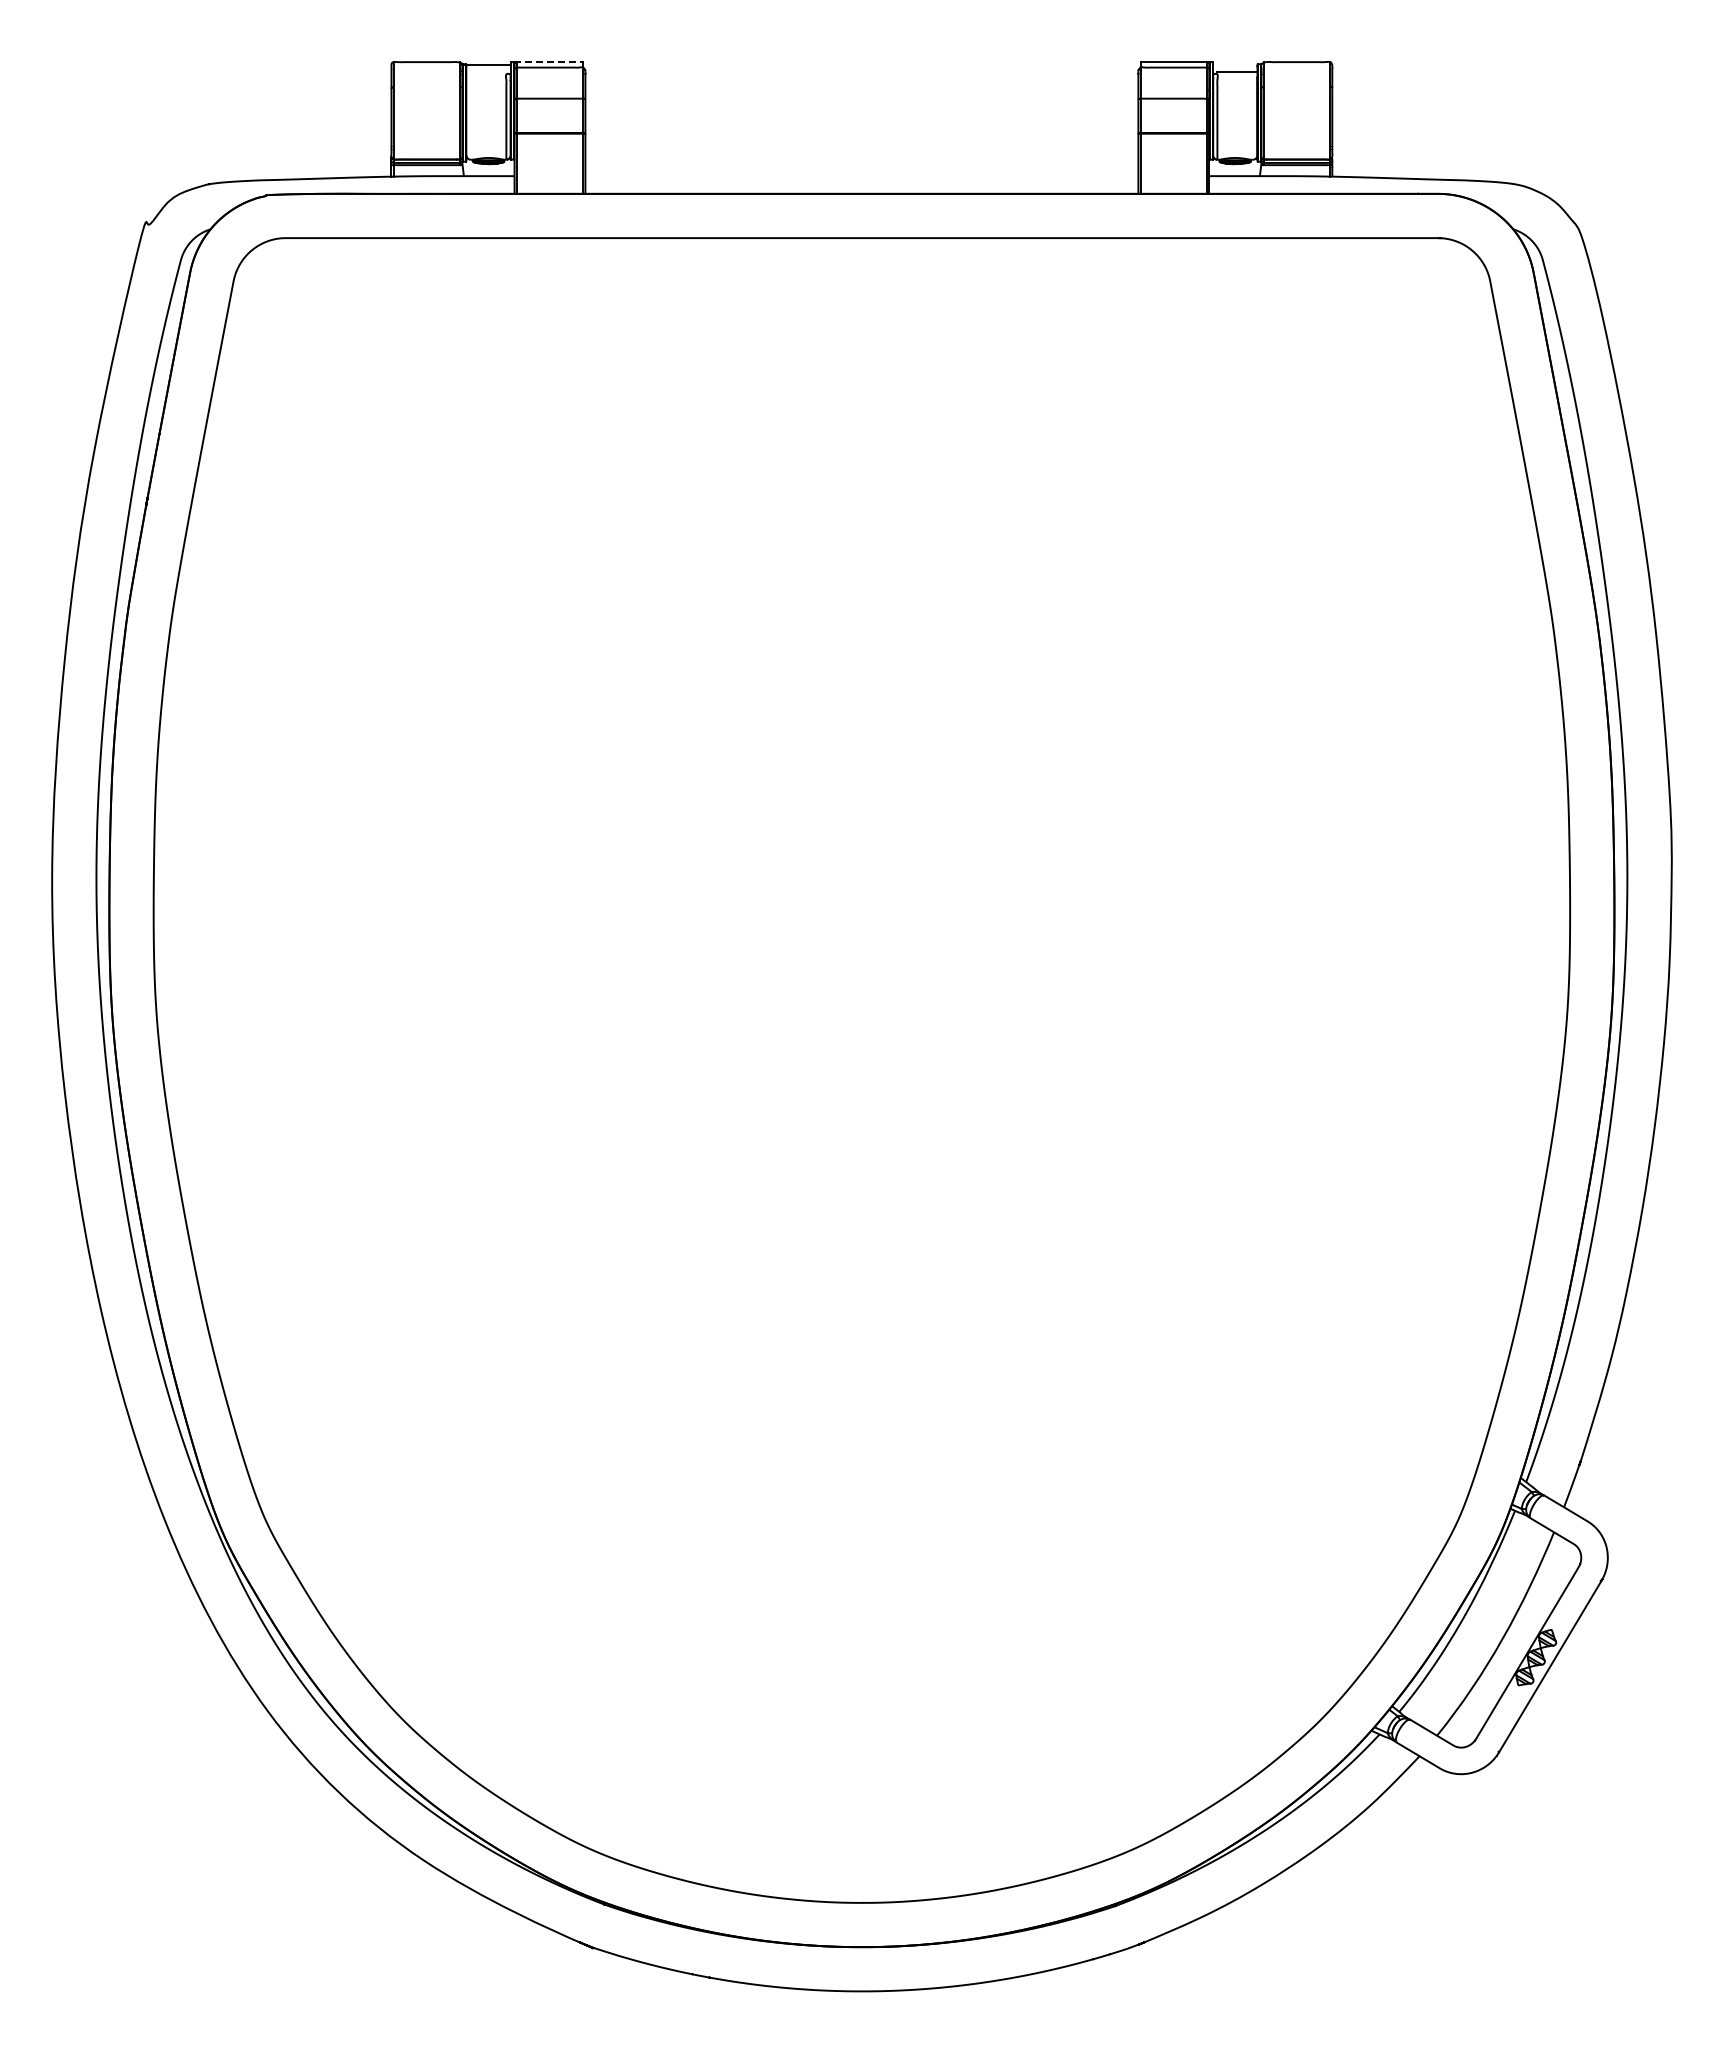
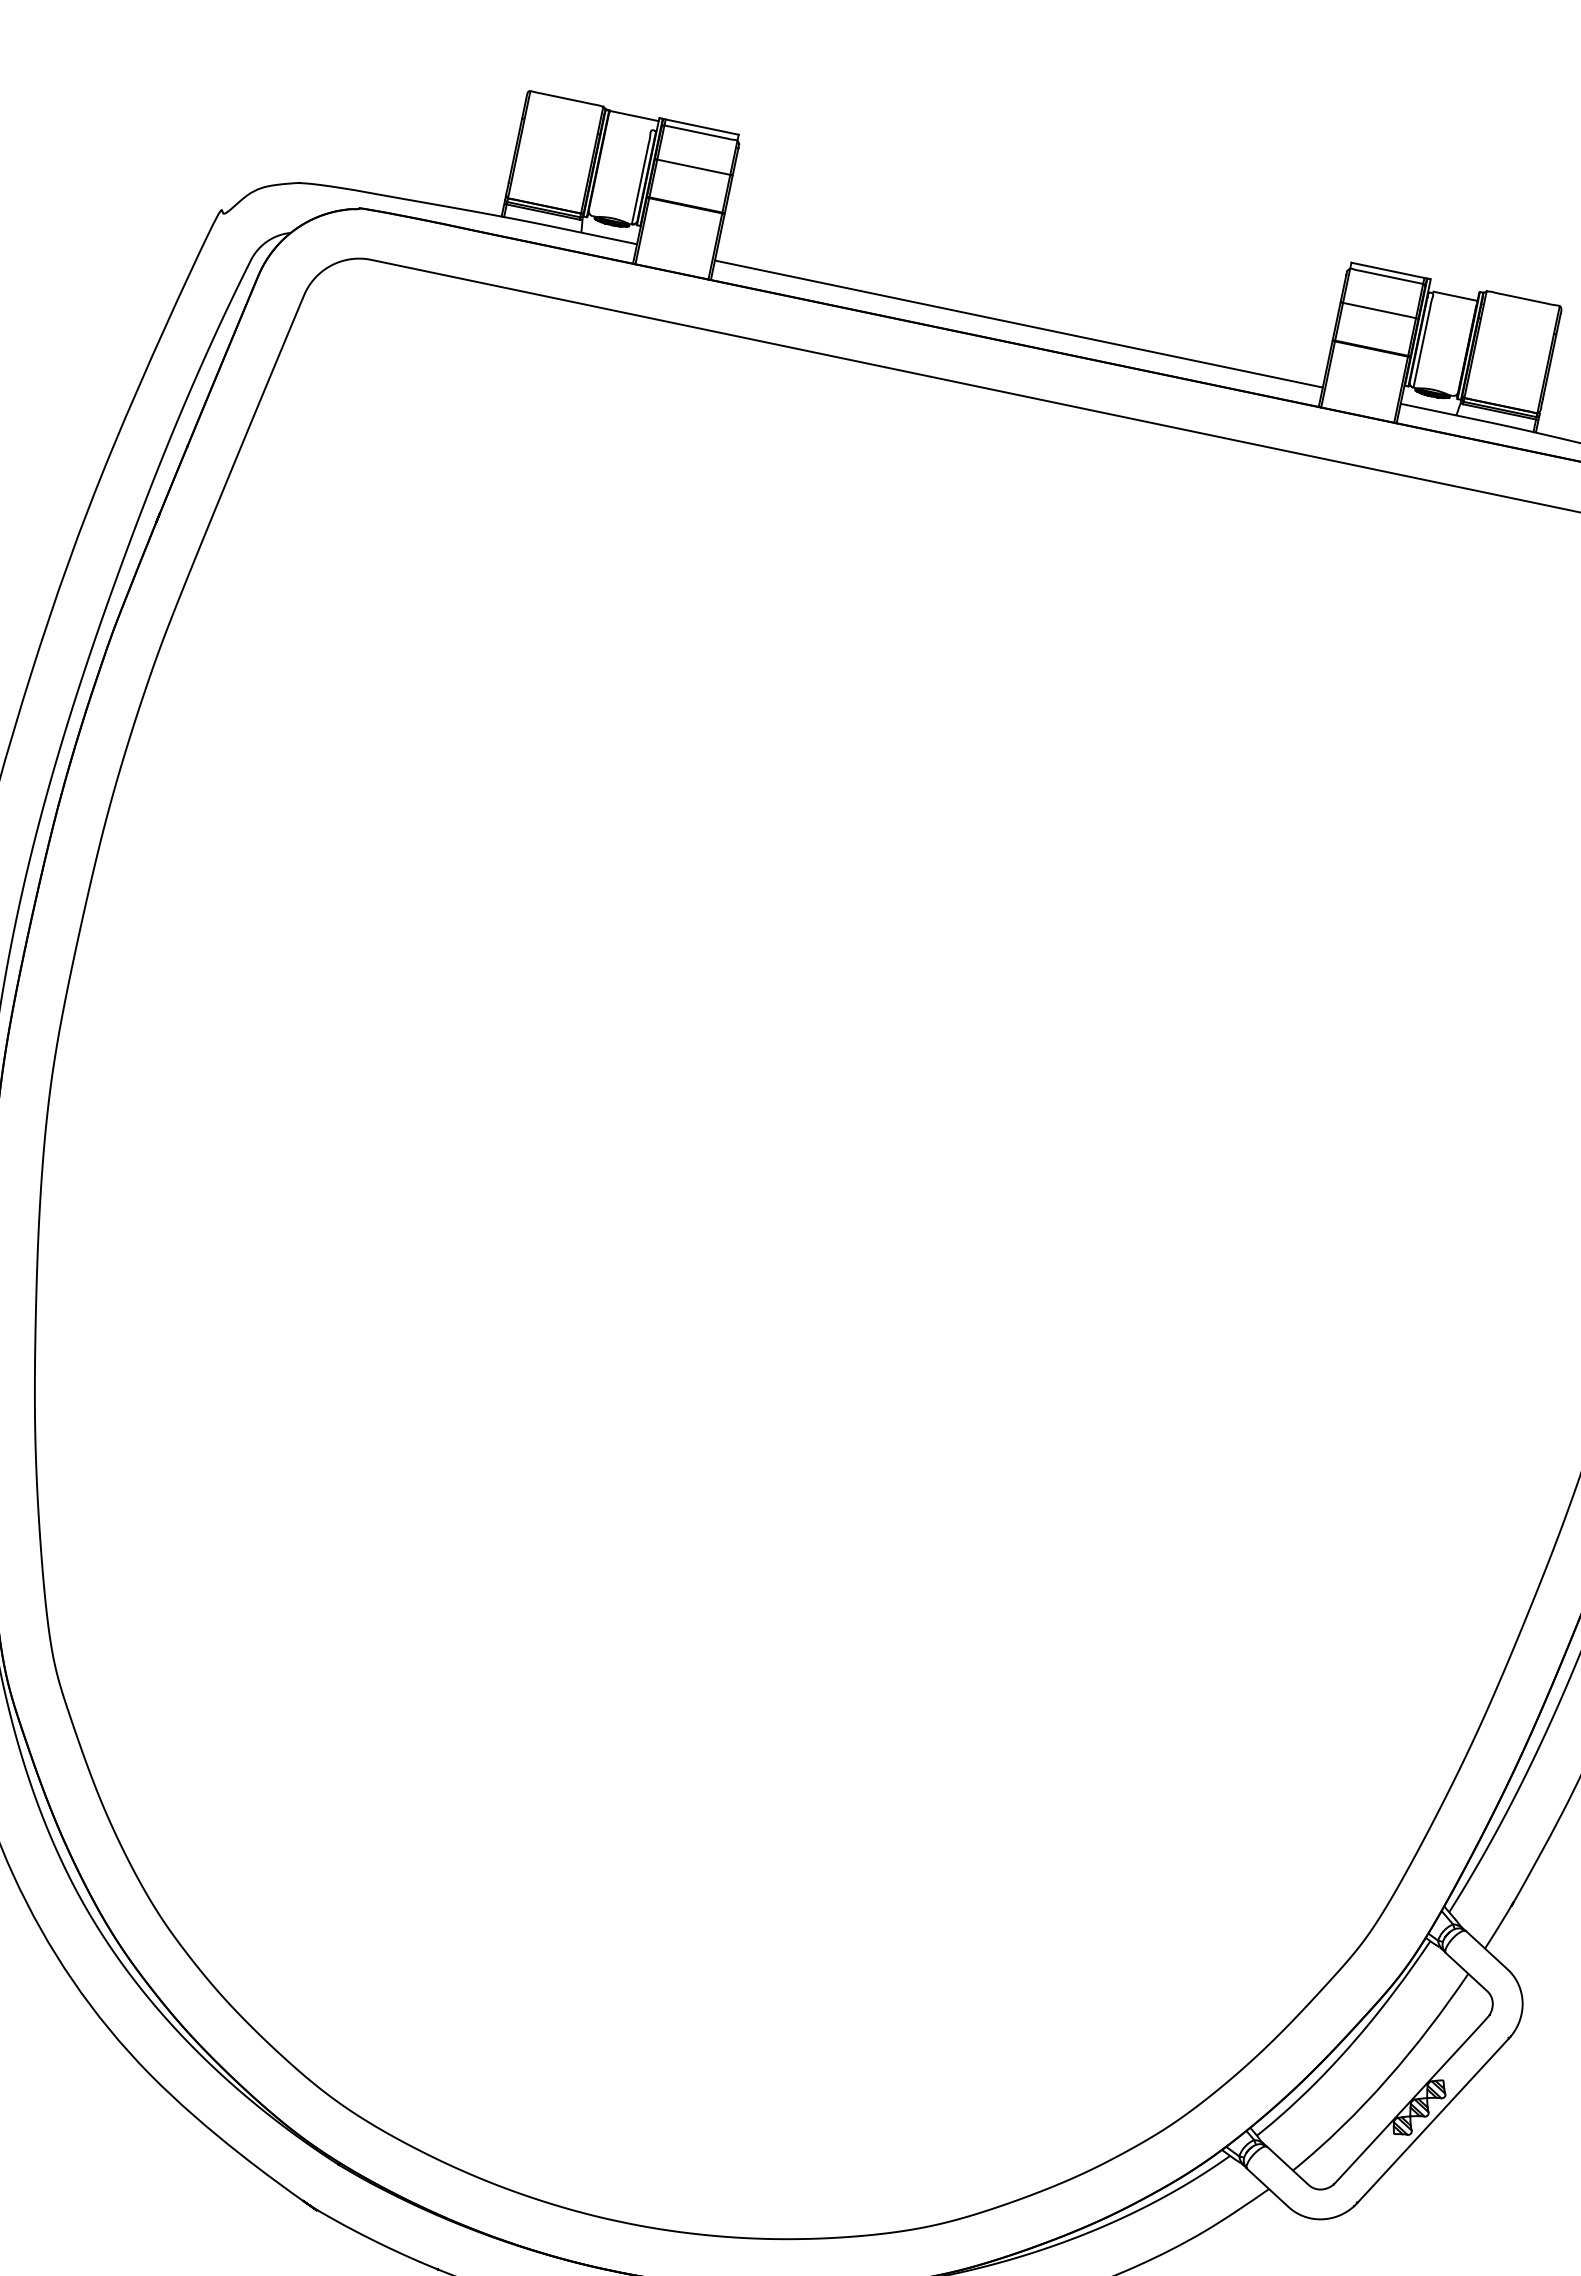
line: (548, 62) -> (700, 127), dashed -> solid
line: (861, 176) -> (1018, 324), added

